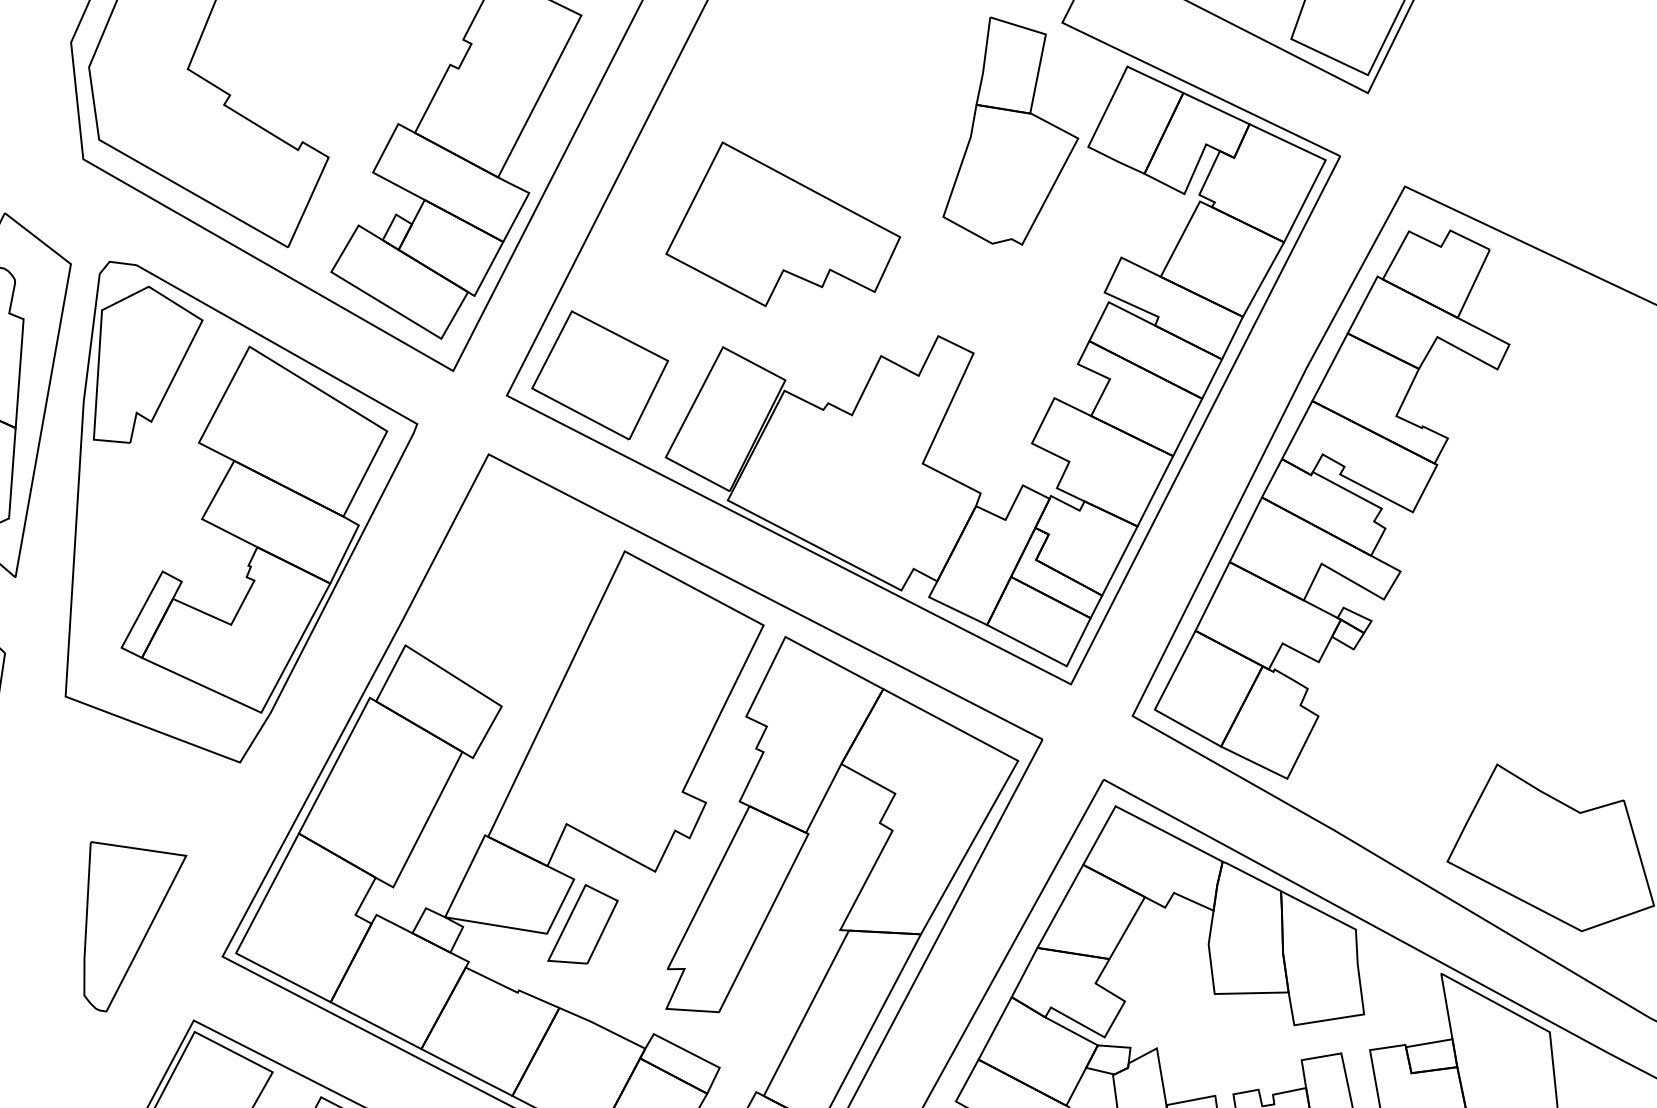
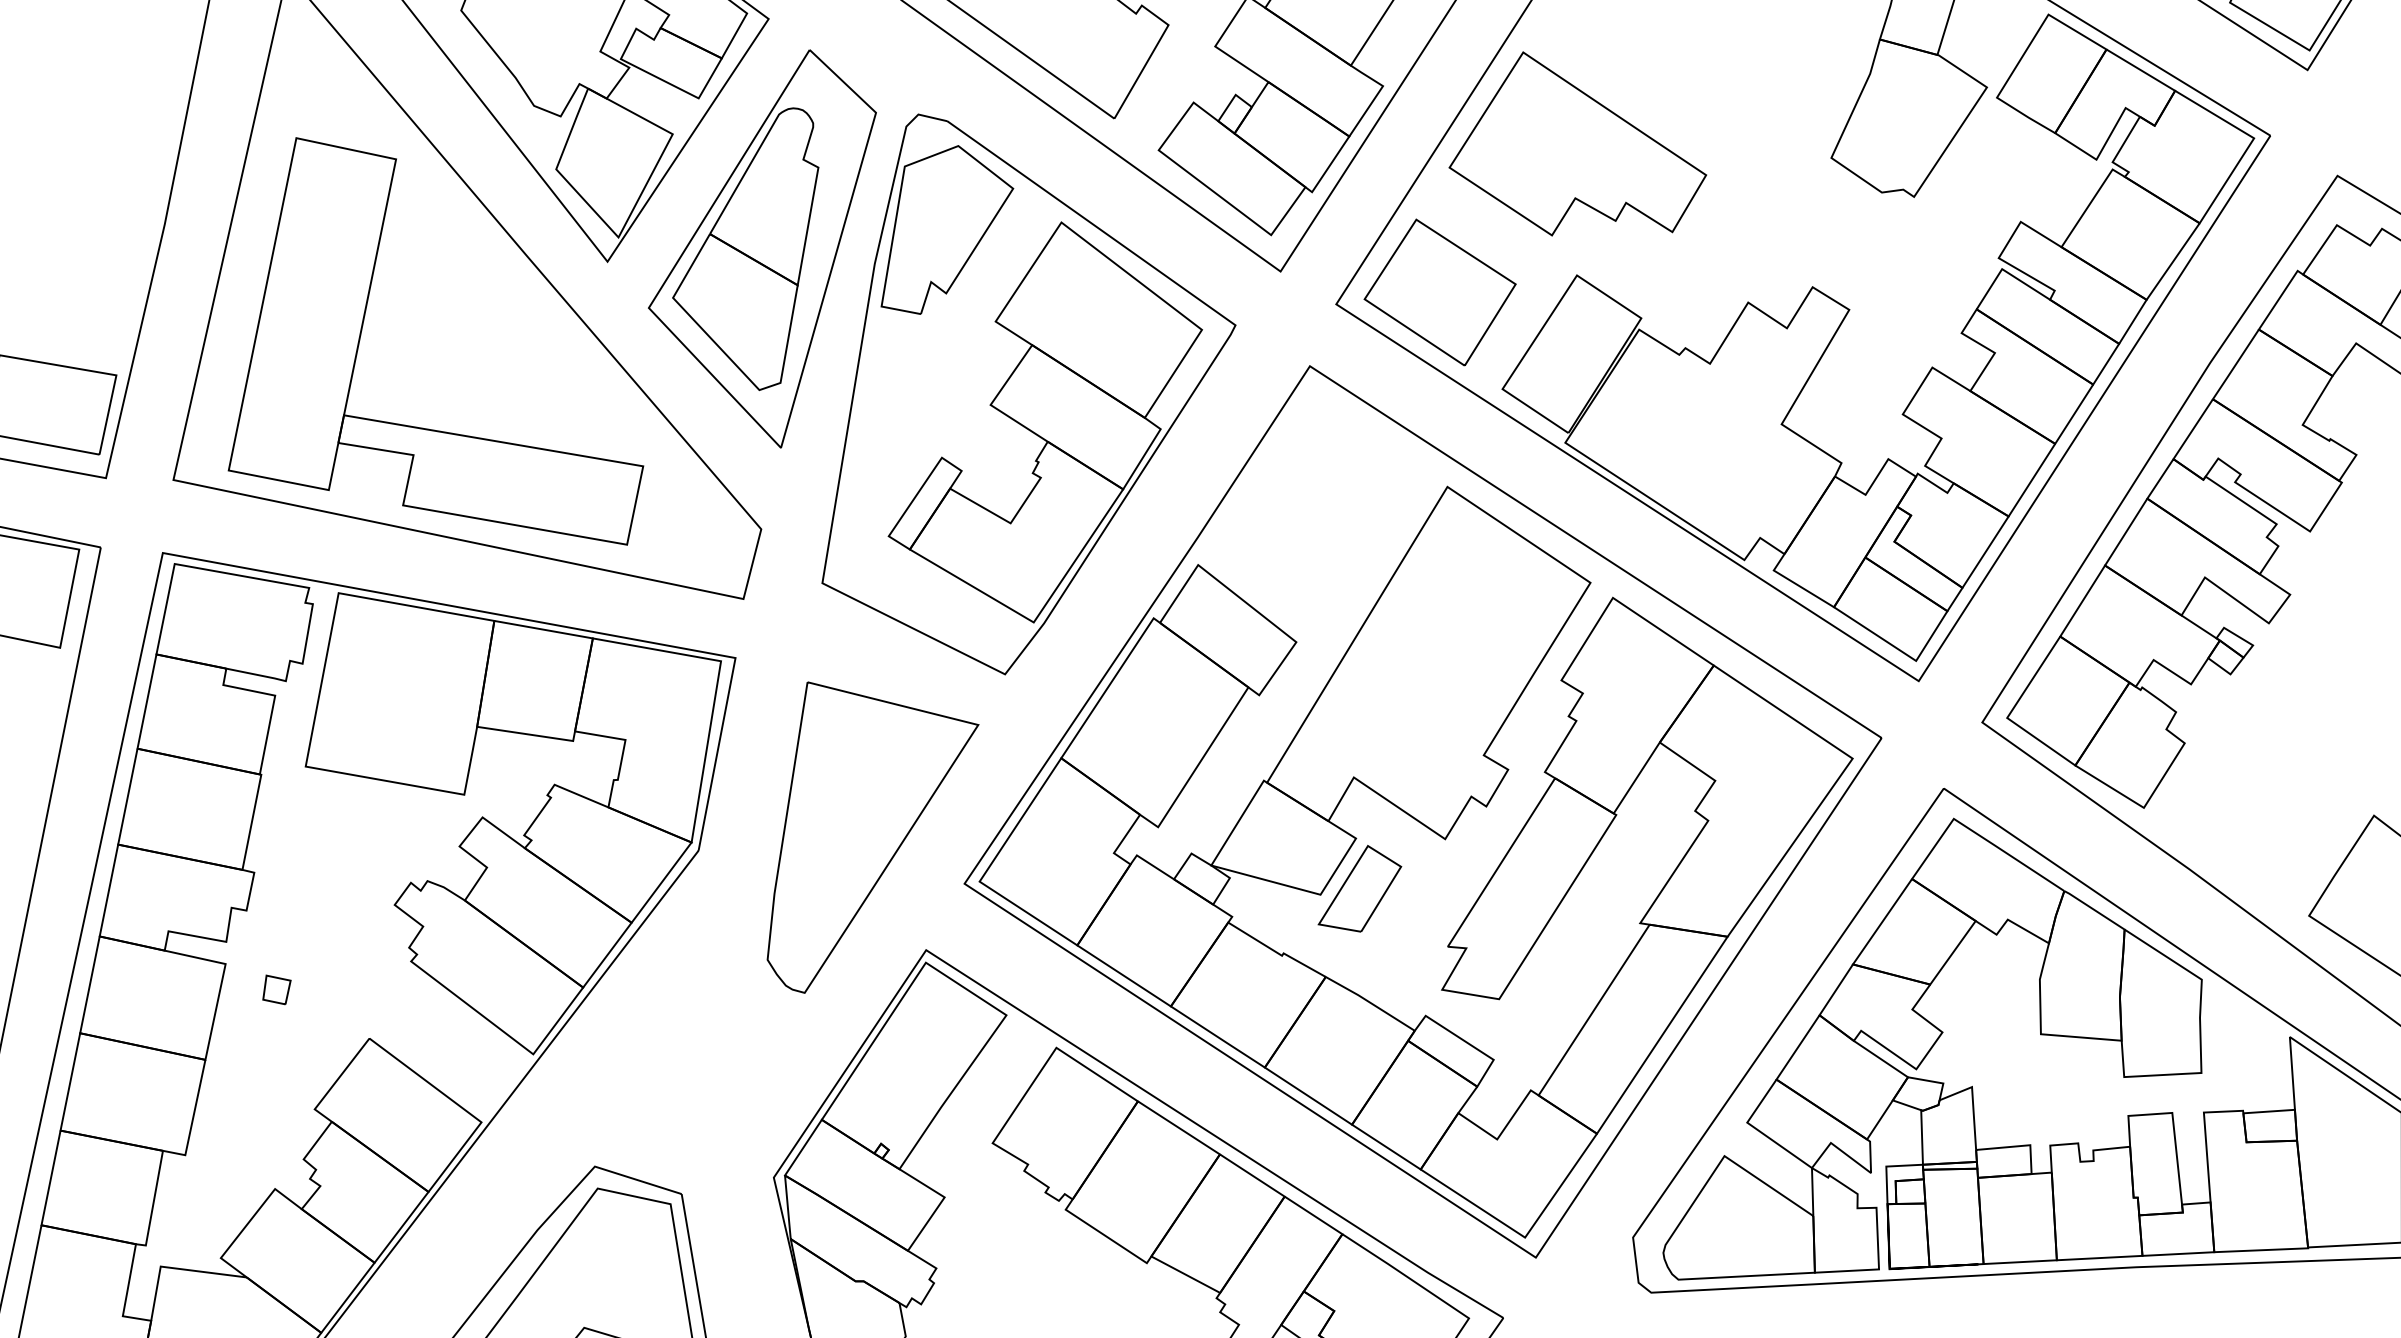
part: (780, 220) -> (1577, 143), moved
part: (134, 923) -> (872, 837), size x1.67

